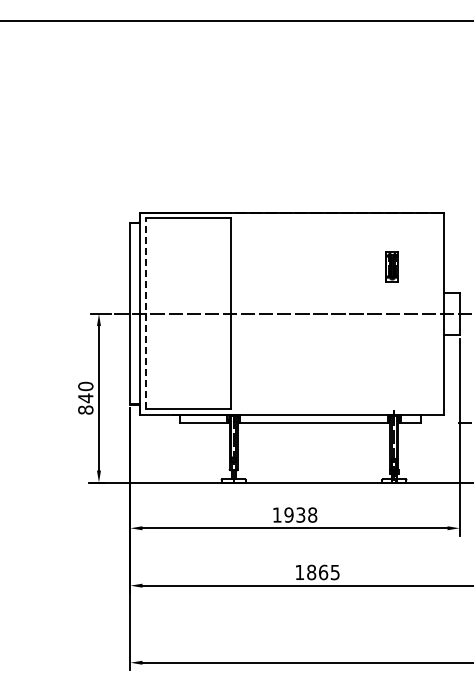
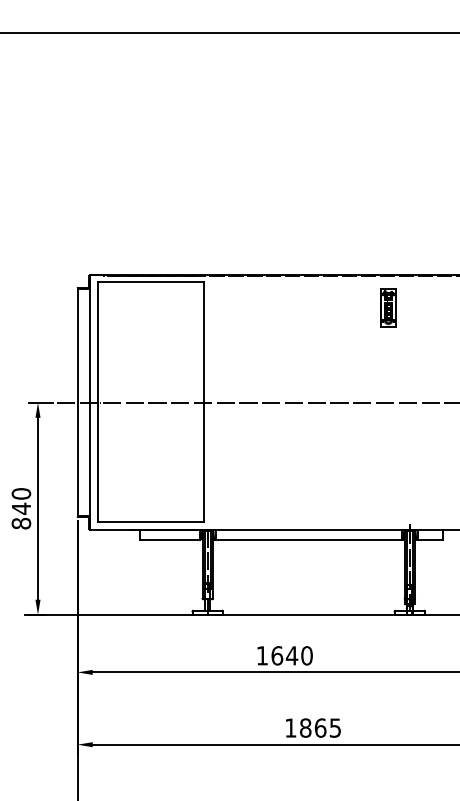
part: (391, 266) -> (387, 307), moved
line: (146, 313) -> (97, 402), dashed -> solid
text: (300, 514) -> (291, 655), 1938 -> 1640

